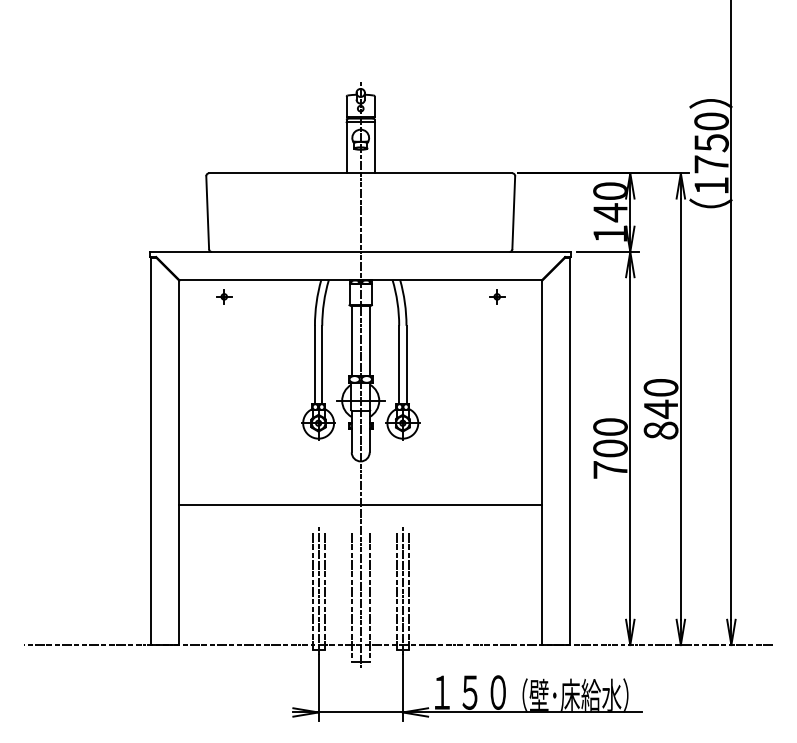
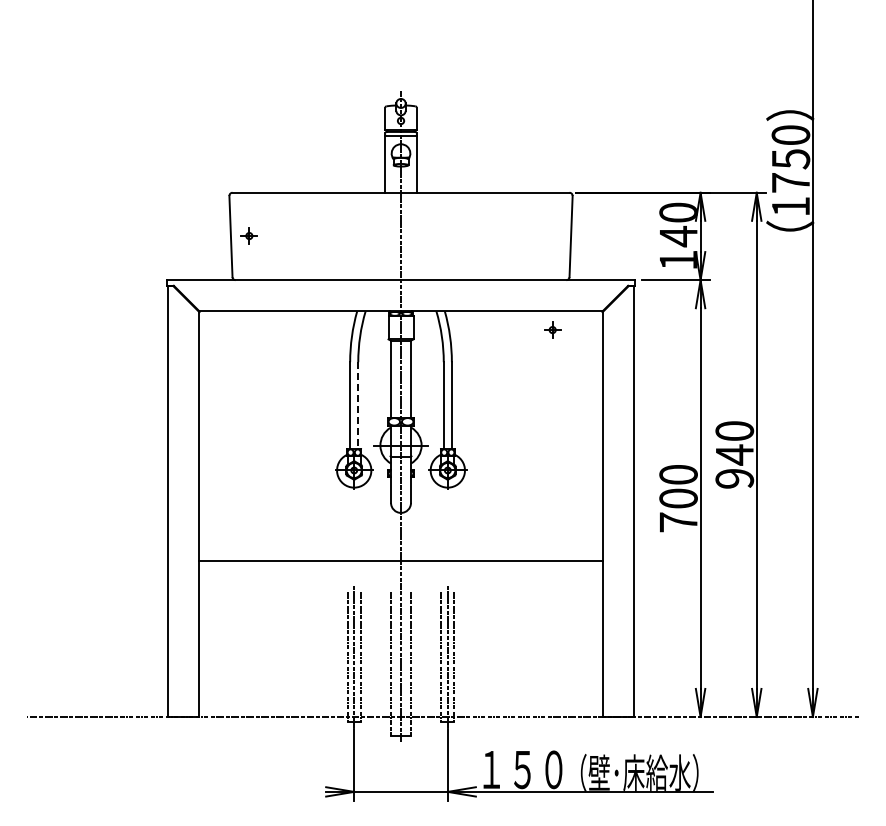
part: (223, 296) -> (248, 235), moved
line: (322, 365) -> (358, 406), solid -> dashed
text: (660, 430) -> (734, 478), 840 -> 940

